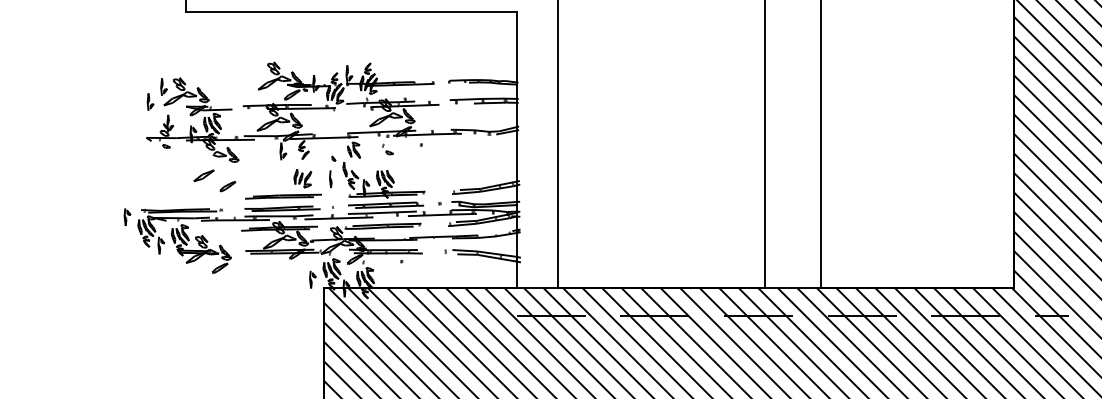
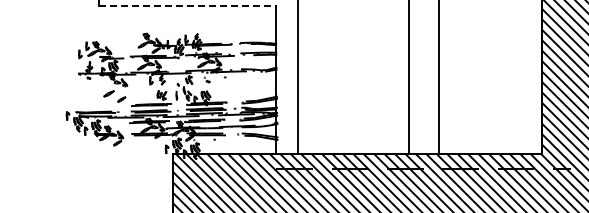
line: (350, 12) -> (187, 6), solid -> dashed

